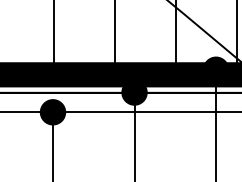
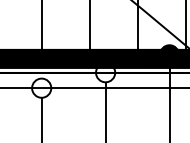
fill: (134, 92) -> (105, 72), removed
fill: (52, 112) -> (41, 88), removed

